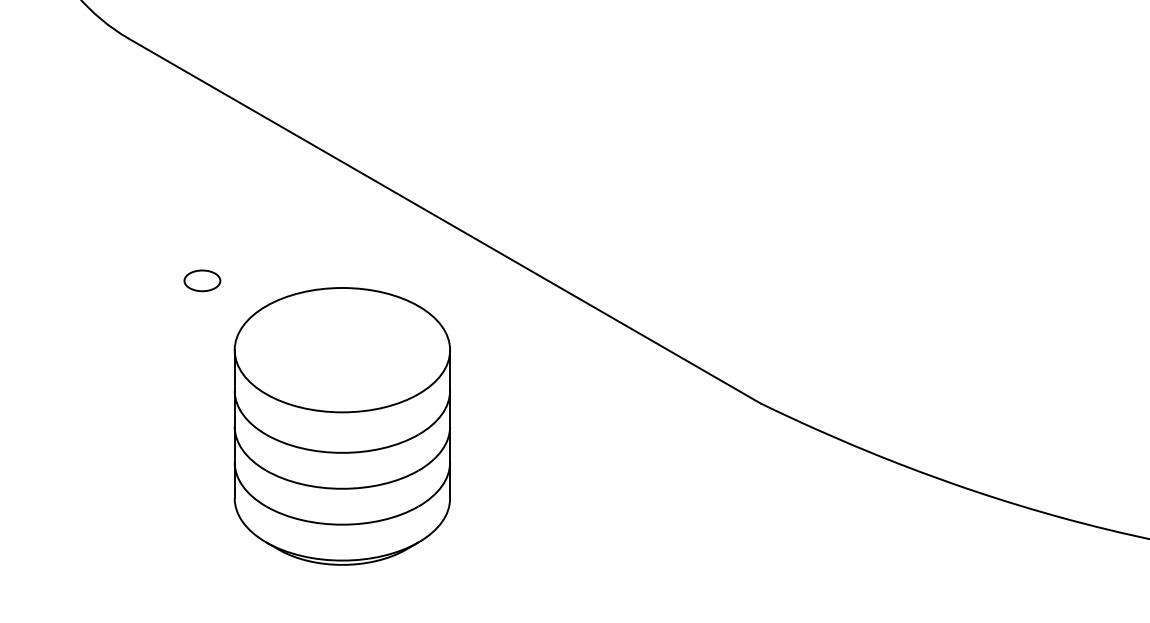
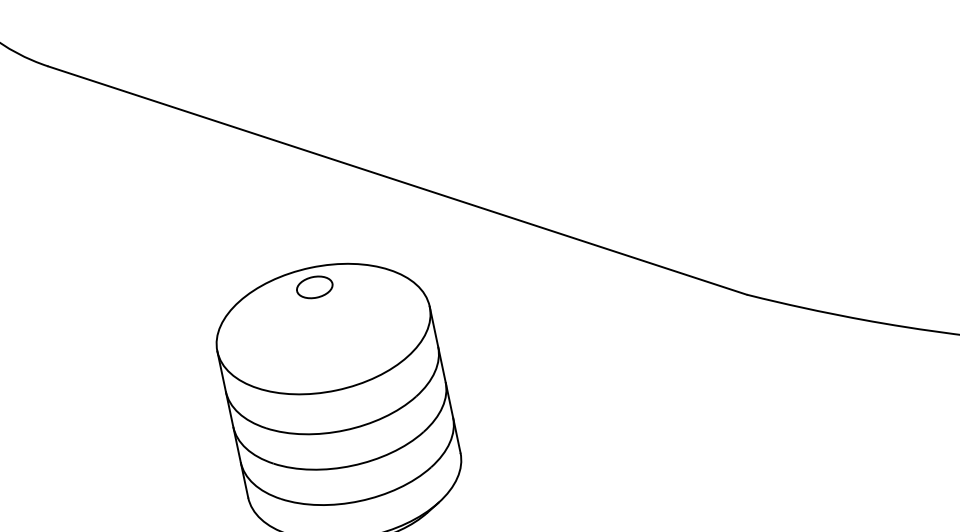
circle: (202, 280) -> (314, 287), moved

